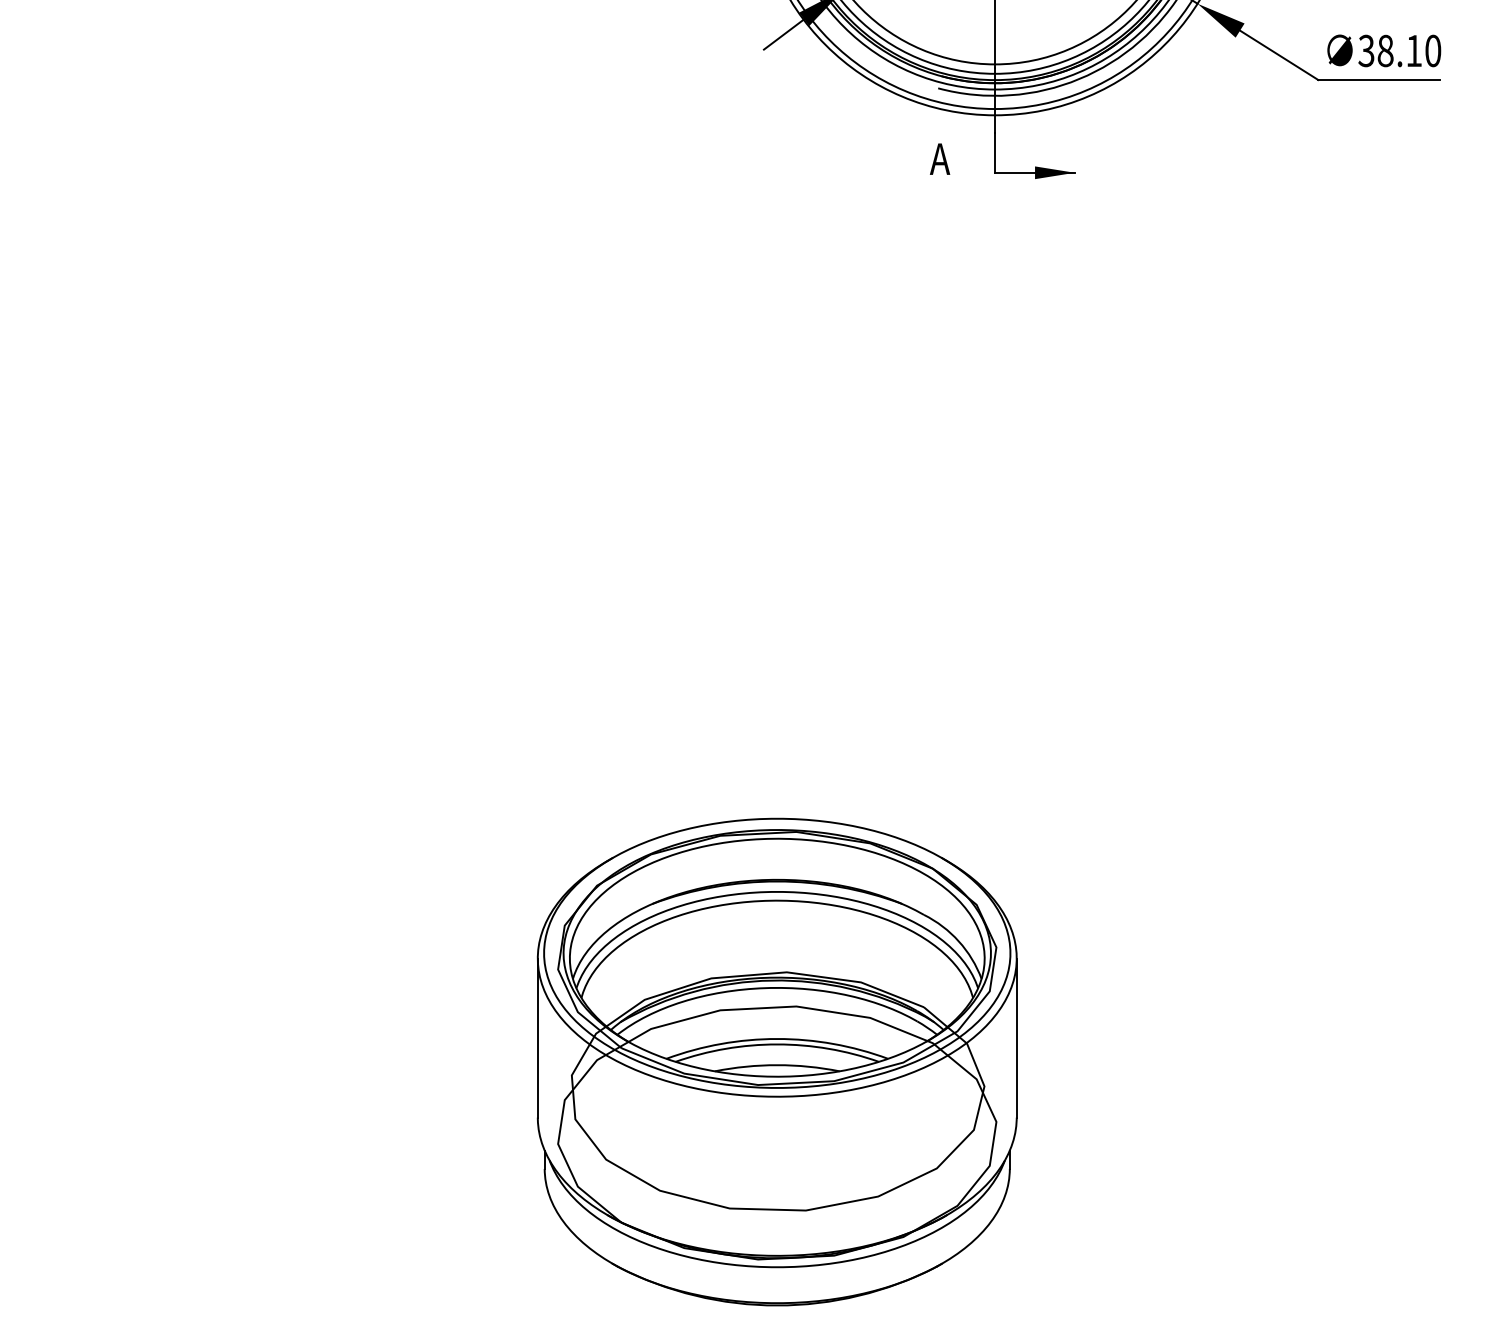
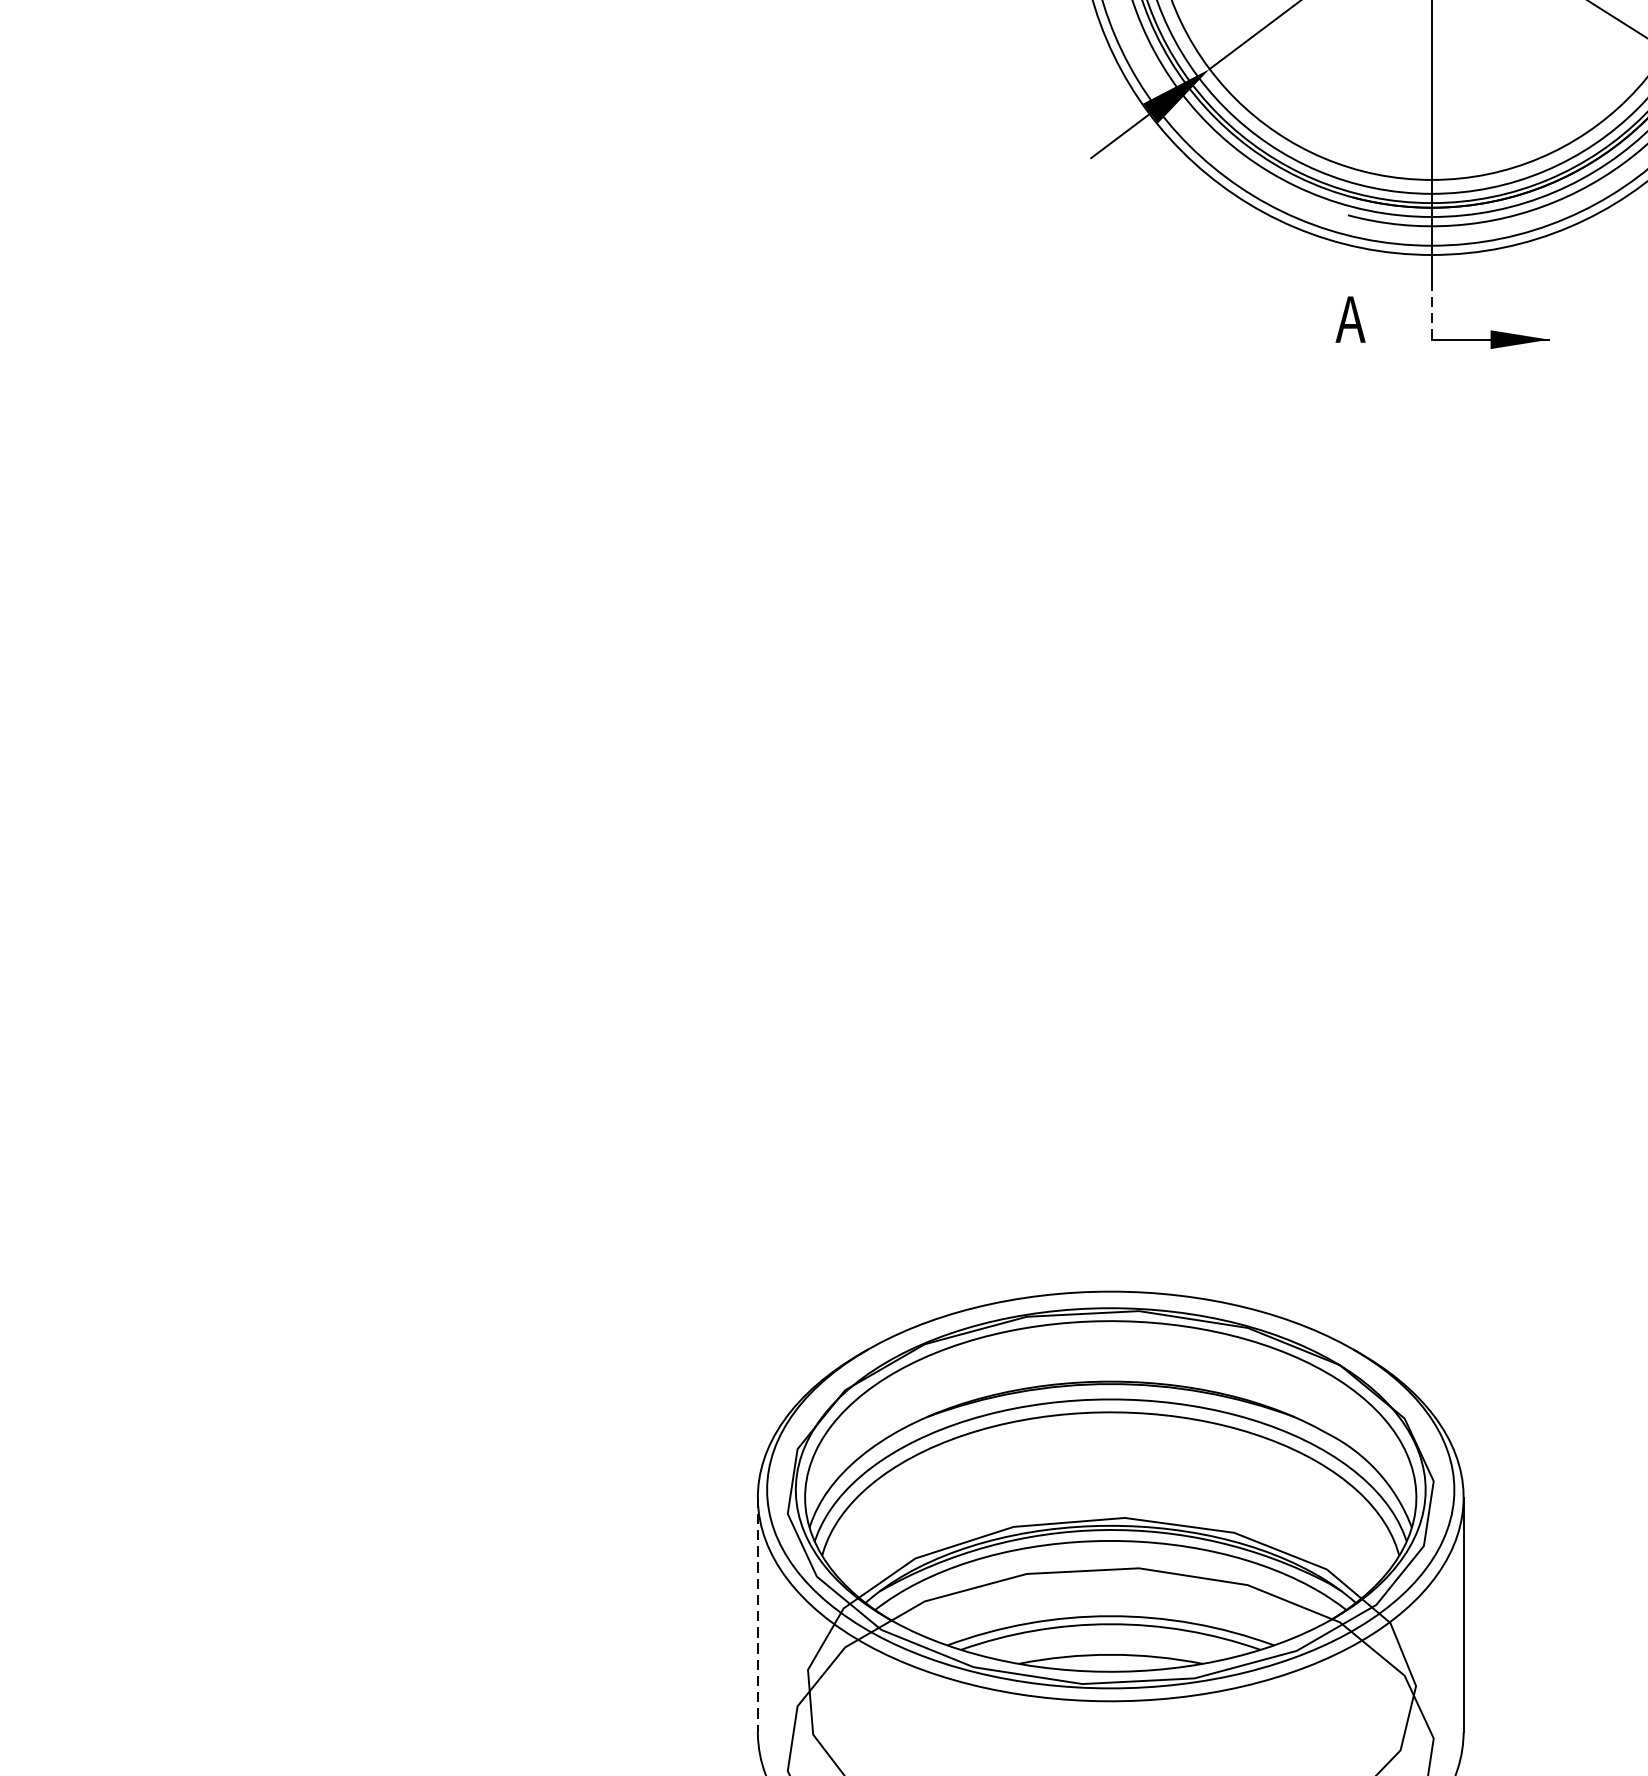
line: (995, 152) -> (1432, 309), solid -> dashed
line: (537, 1038) -> (757, 1615), solid -> dashed

